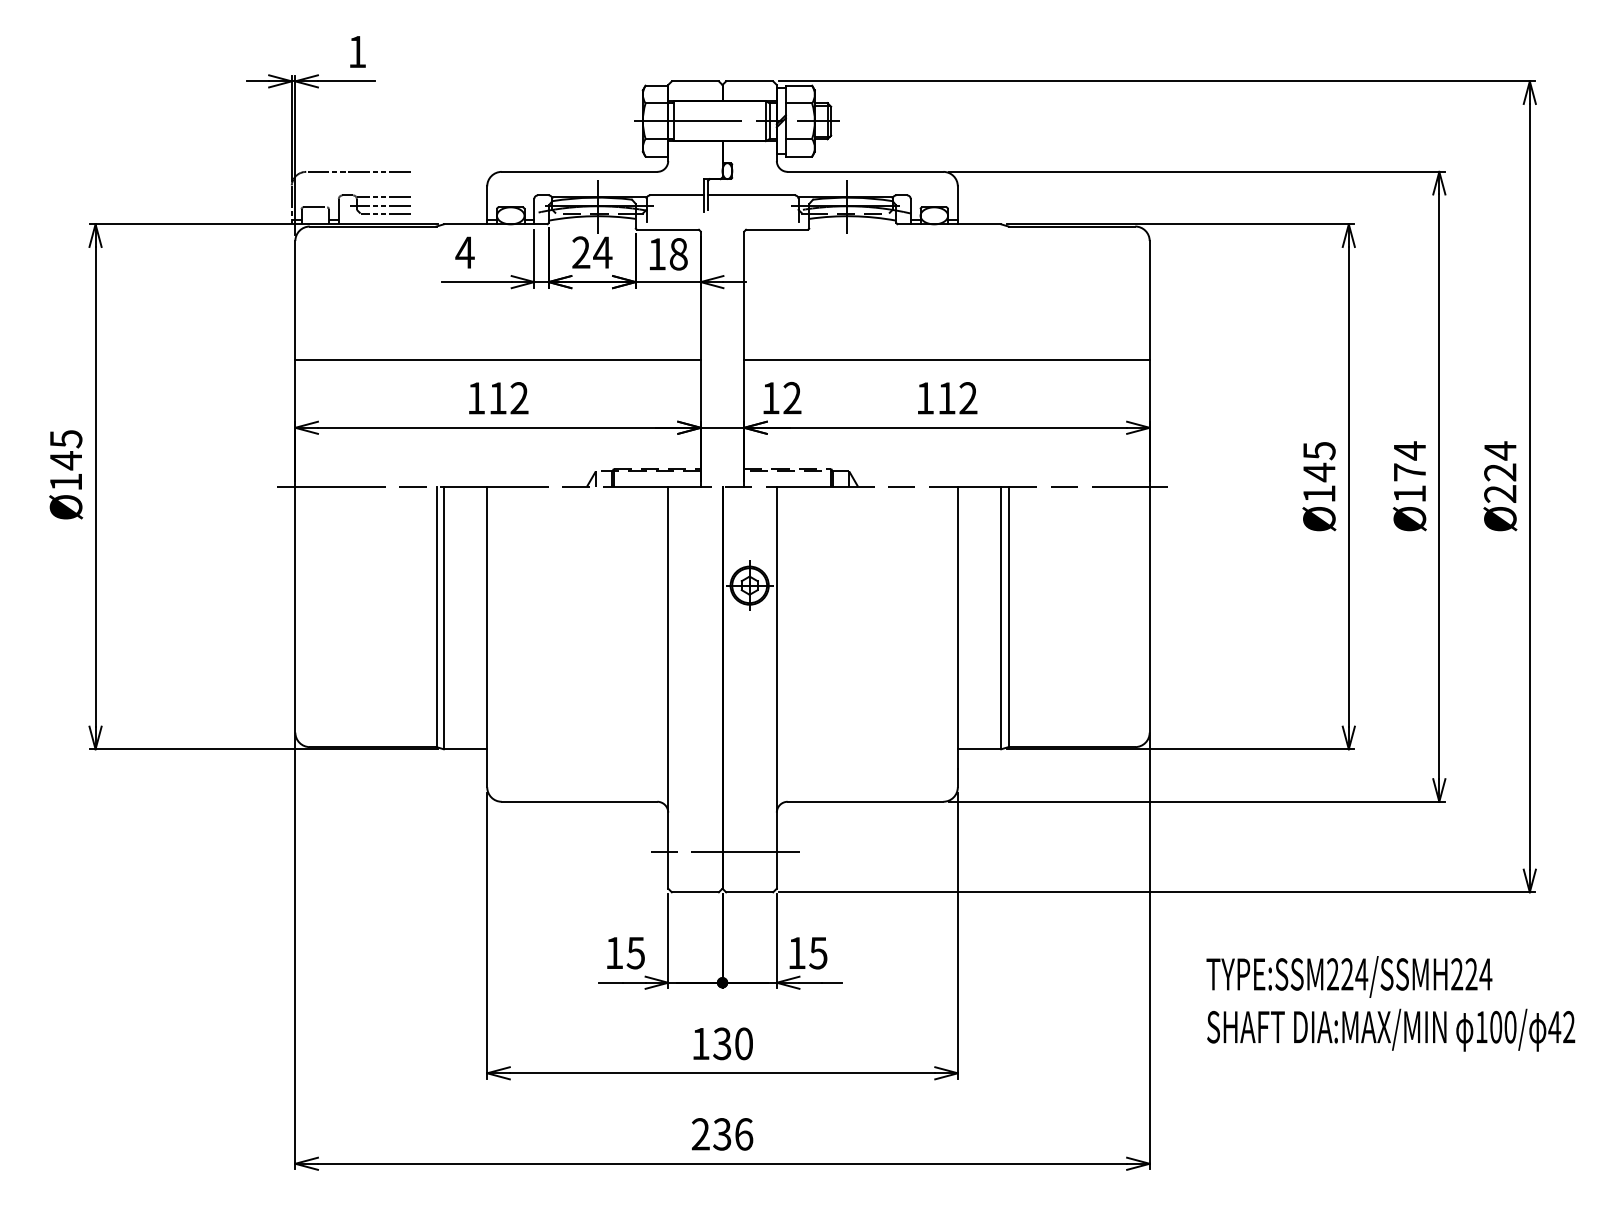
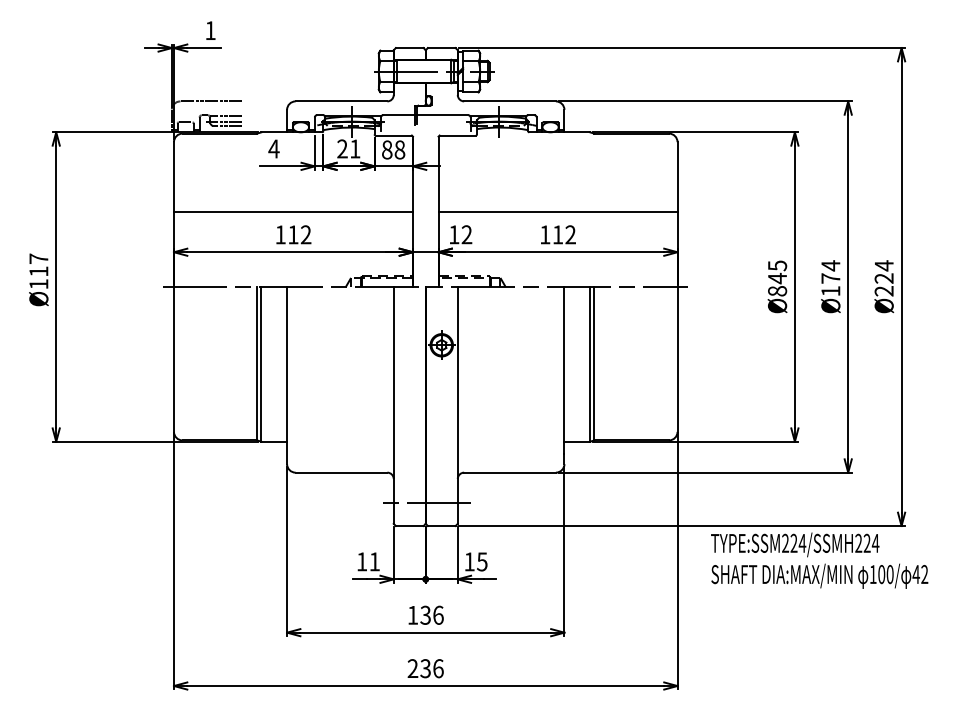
text: (601, 251) -> (354, 148), 24 -> 21
text: (657, 253) -> (387, 149), 18 -> 88
text: (65, 450) -> (38, 265), Ø145 -> Ø117
text: (1319, 494) -> (777, 291), Ø145 -> Ø845
text: (635, 952) -> (374, 561), 15 -> 11
text: (1390, 1003) -> (819, 560), moved
text: (744, 1042) -> (438, 614), 130 -> 136

